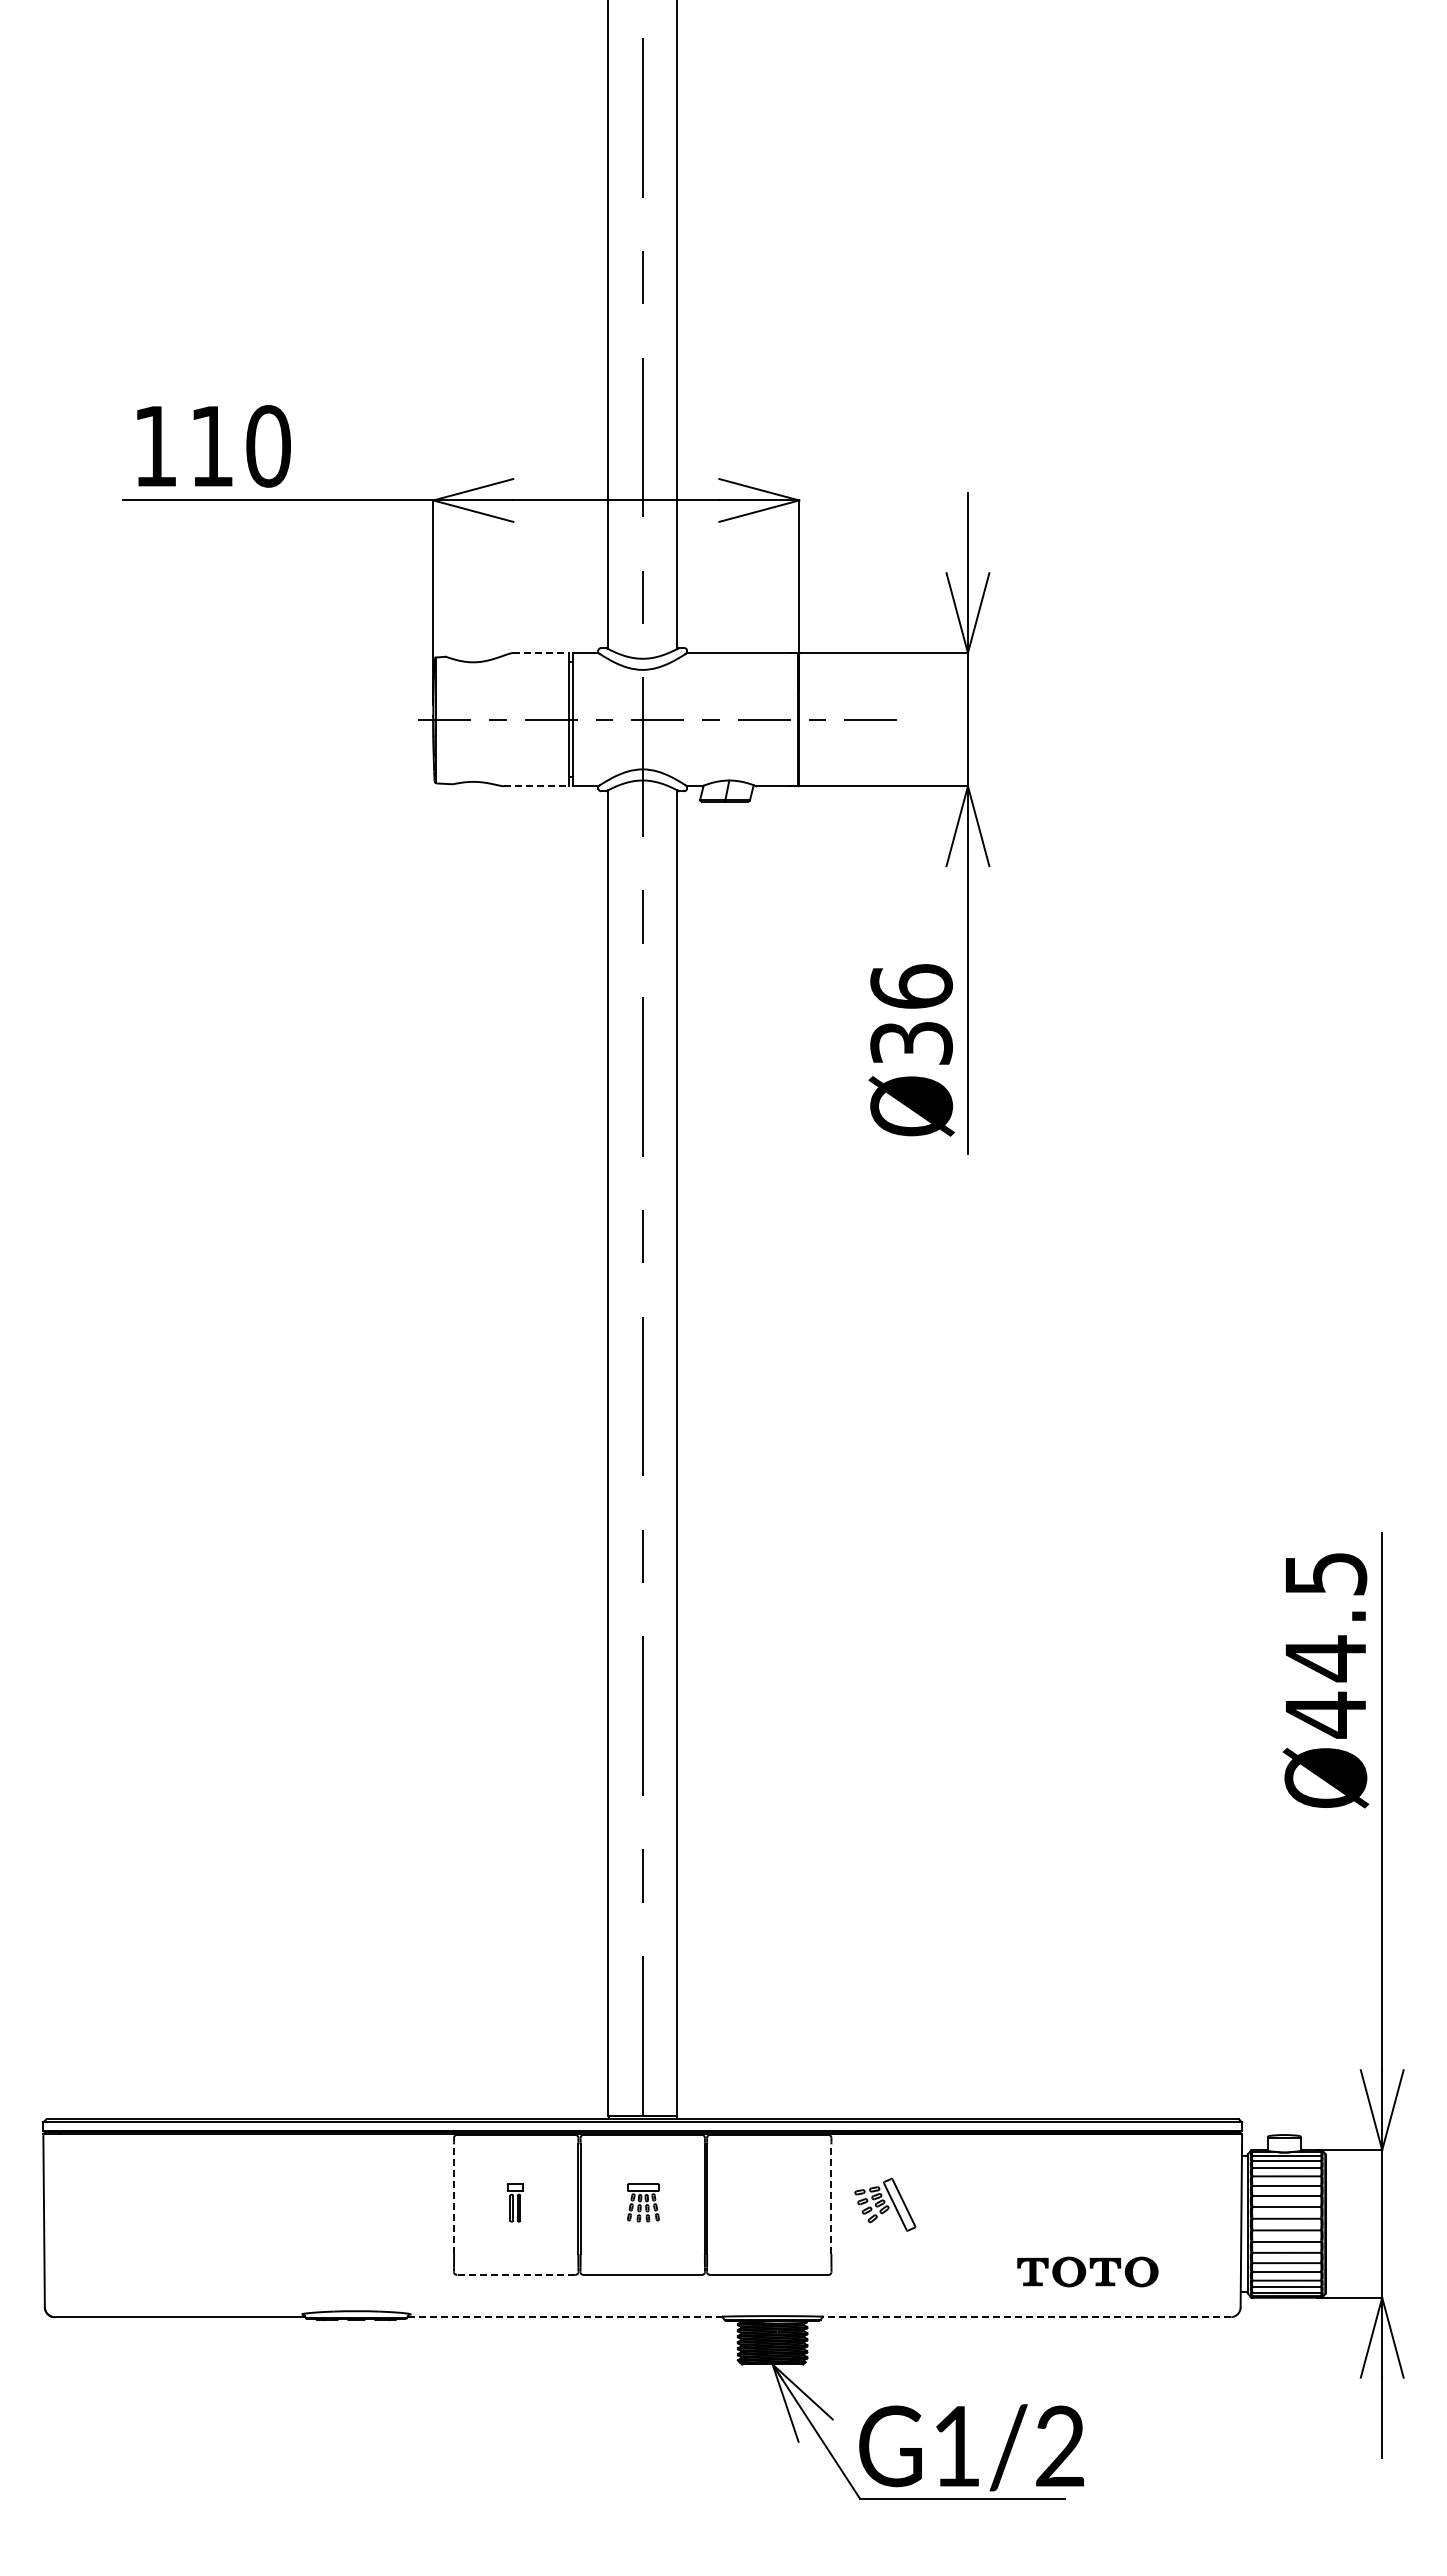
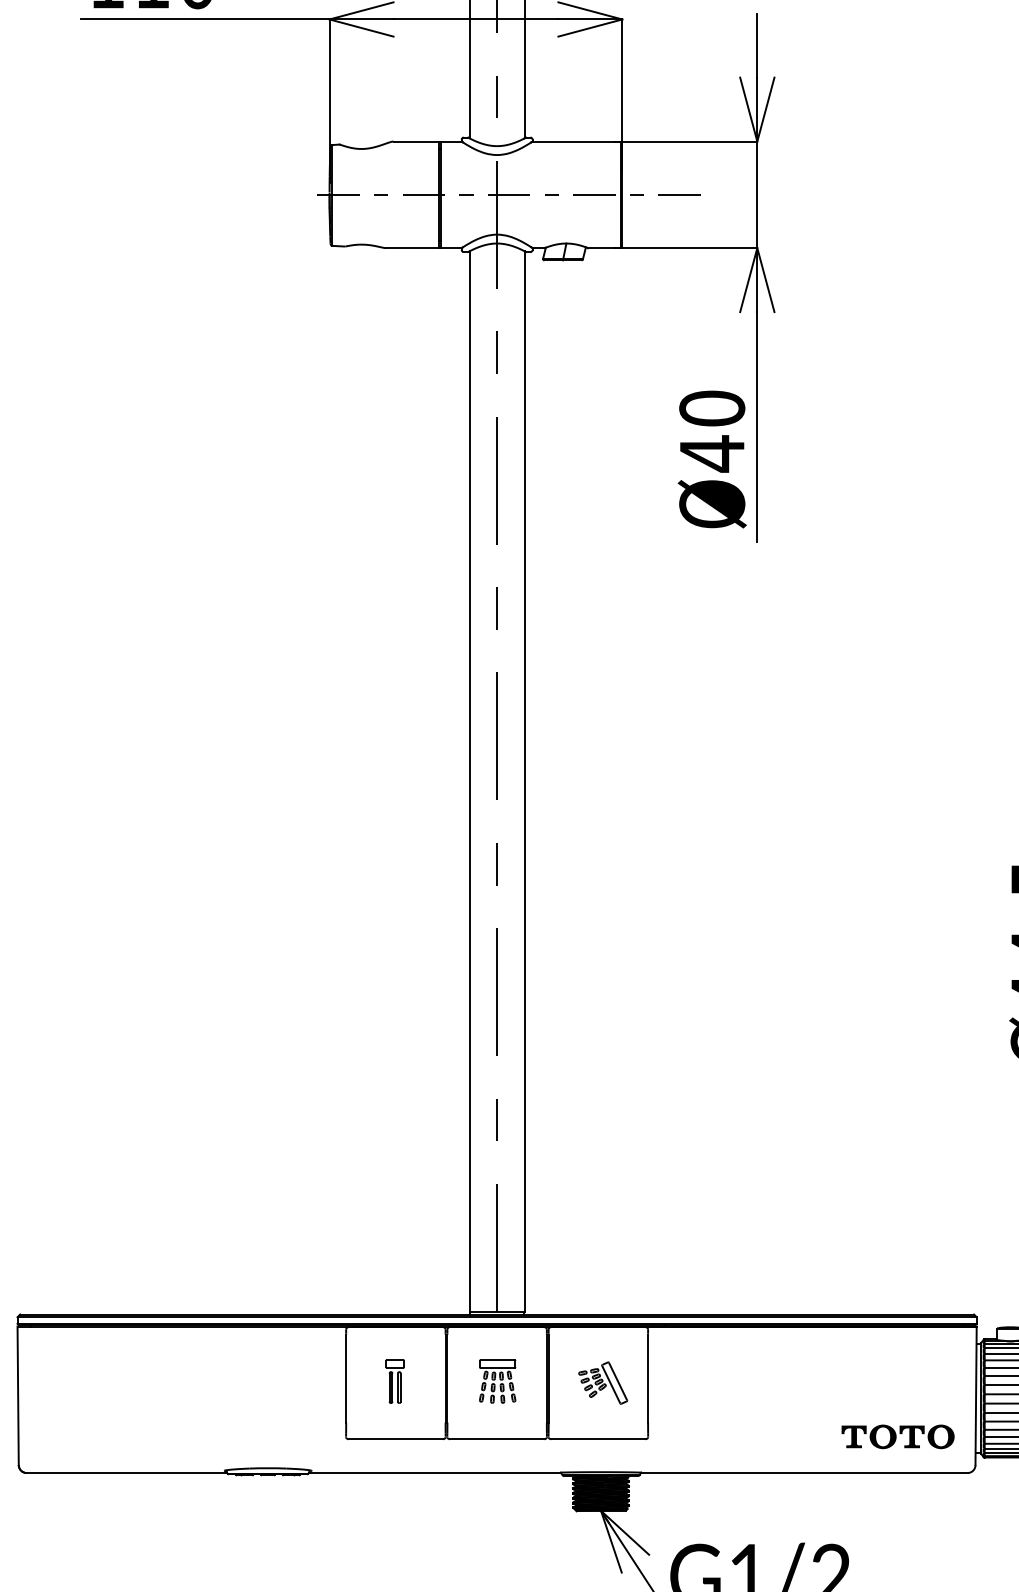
line: (541, 653) -> (416, 141), dashed -> solid
line: (536, 786) -> (412, 248), dashed -> solid
text: (911, 1015) -> (712, 431), Ø36 -> Ø40
line: (454, 2199) -> (346, 1378), dashed -> solid
line: (831, 2199) -> (648, 1378), dashed -> solid
part: (515, 2202) -> (395, 1381), size x1.43
part: (643, 2202) -> (497, 1381), size x1.43
part: (885, 2204) -> (603, 1382), moved
part: (1087, 2271) -> (897, 1436), moved
line: (516, 2274) -> (396, 1438), dashed -> solid
line: (564, 2317) -> (434, 1473), dashed -> solid
line: (1026, 2317) -> (804, 1473), dashed -> solid

